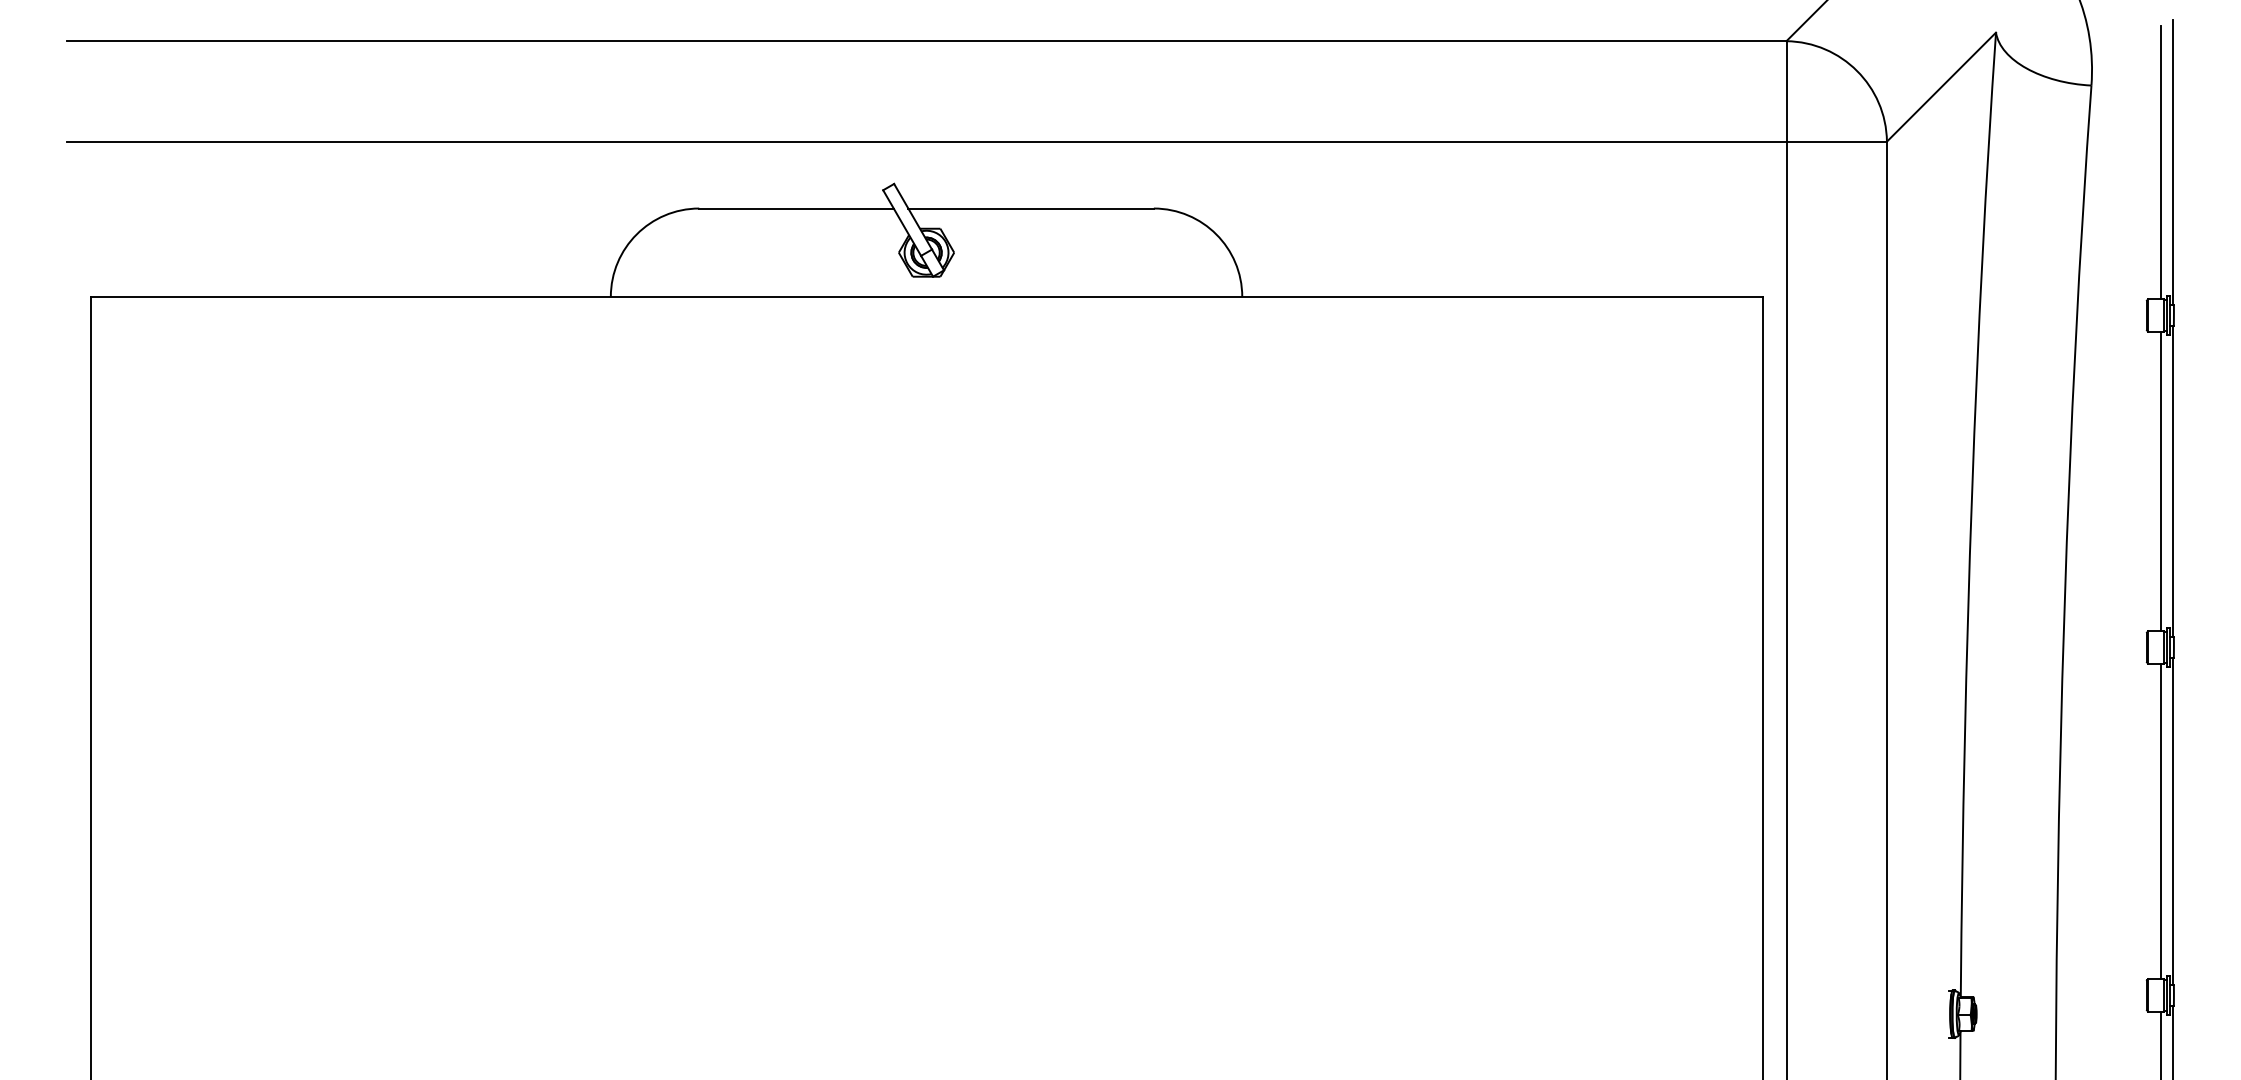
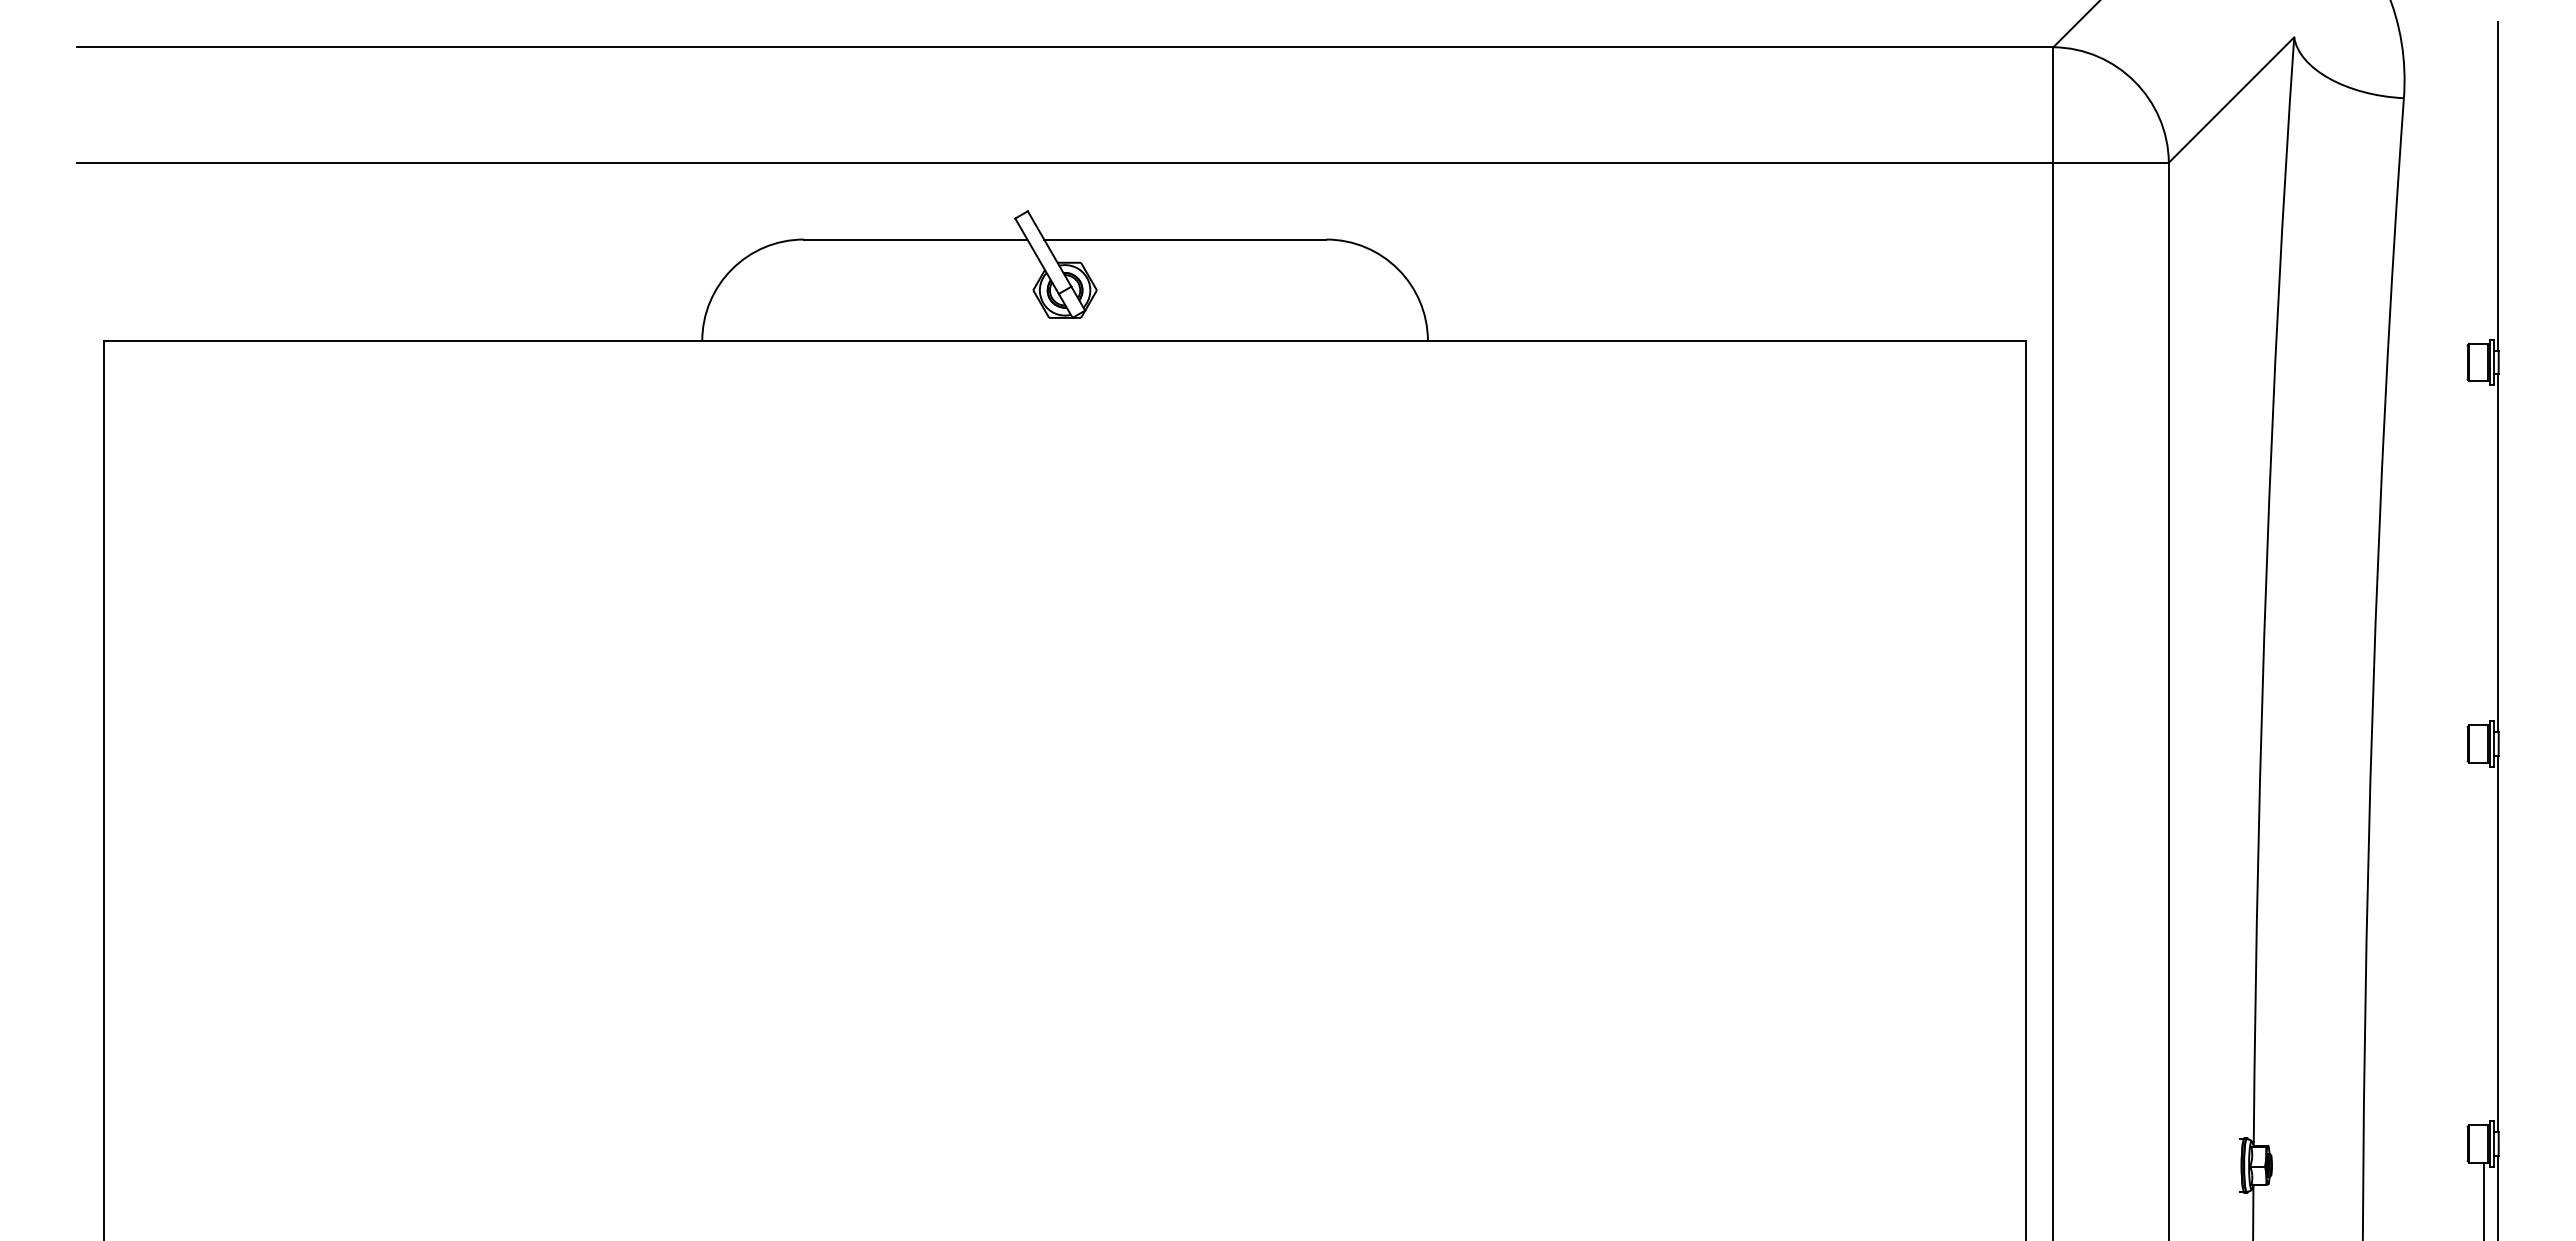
line: (2160, 162) -> (2483, 186), removed
line: (2160, 481) -> (2483, 553), removed
line: (2160, 821) -> (2483, 943), removed

